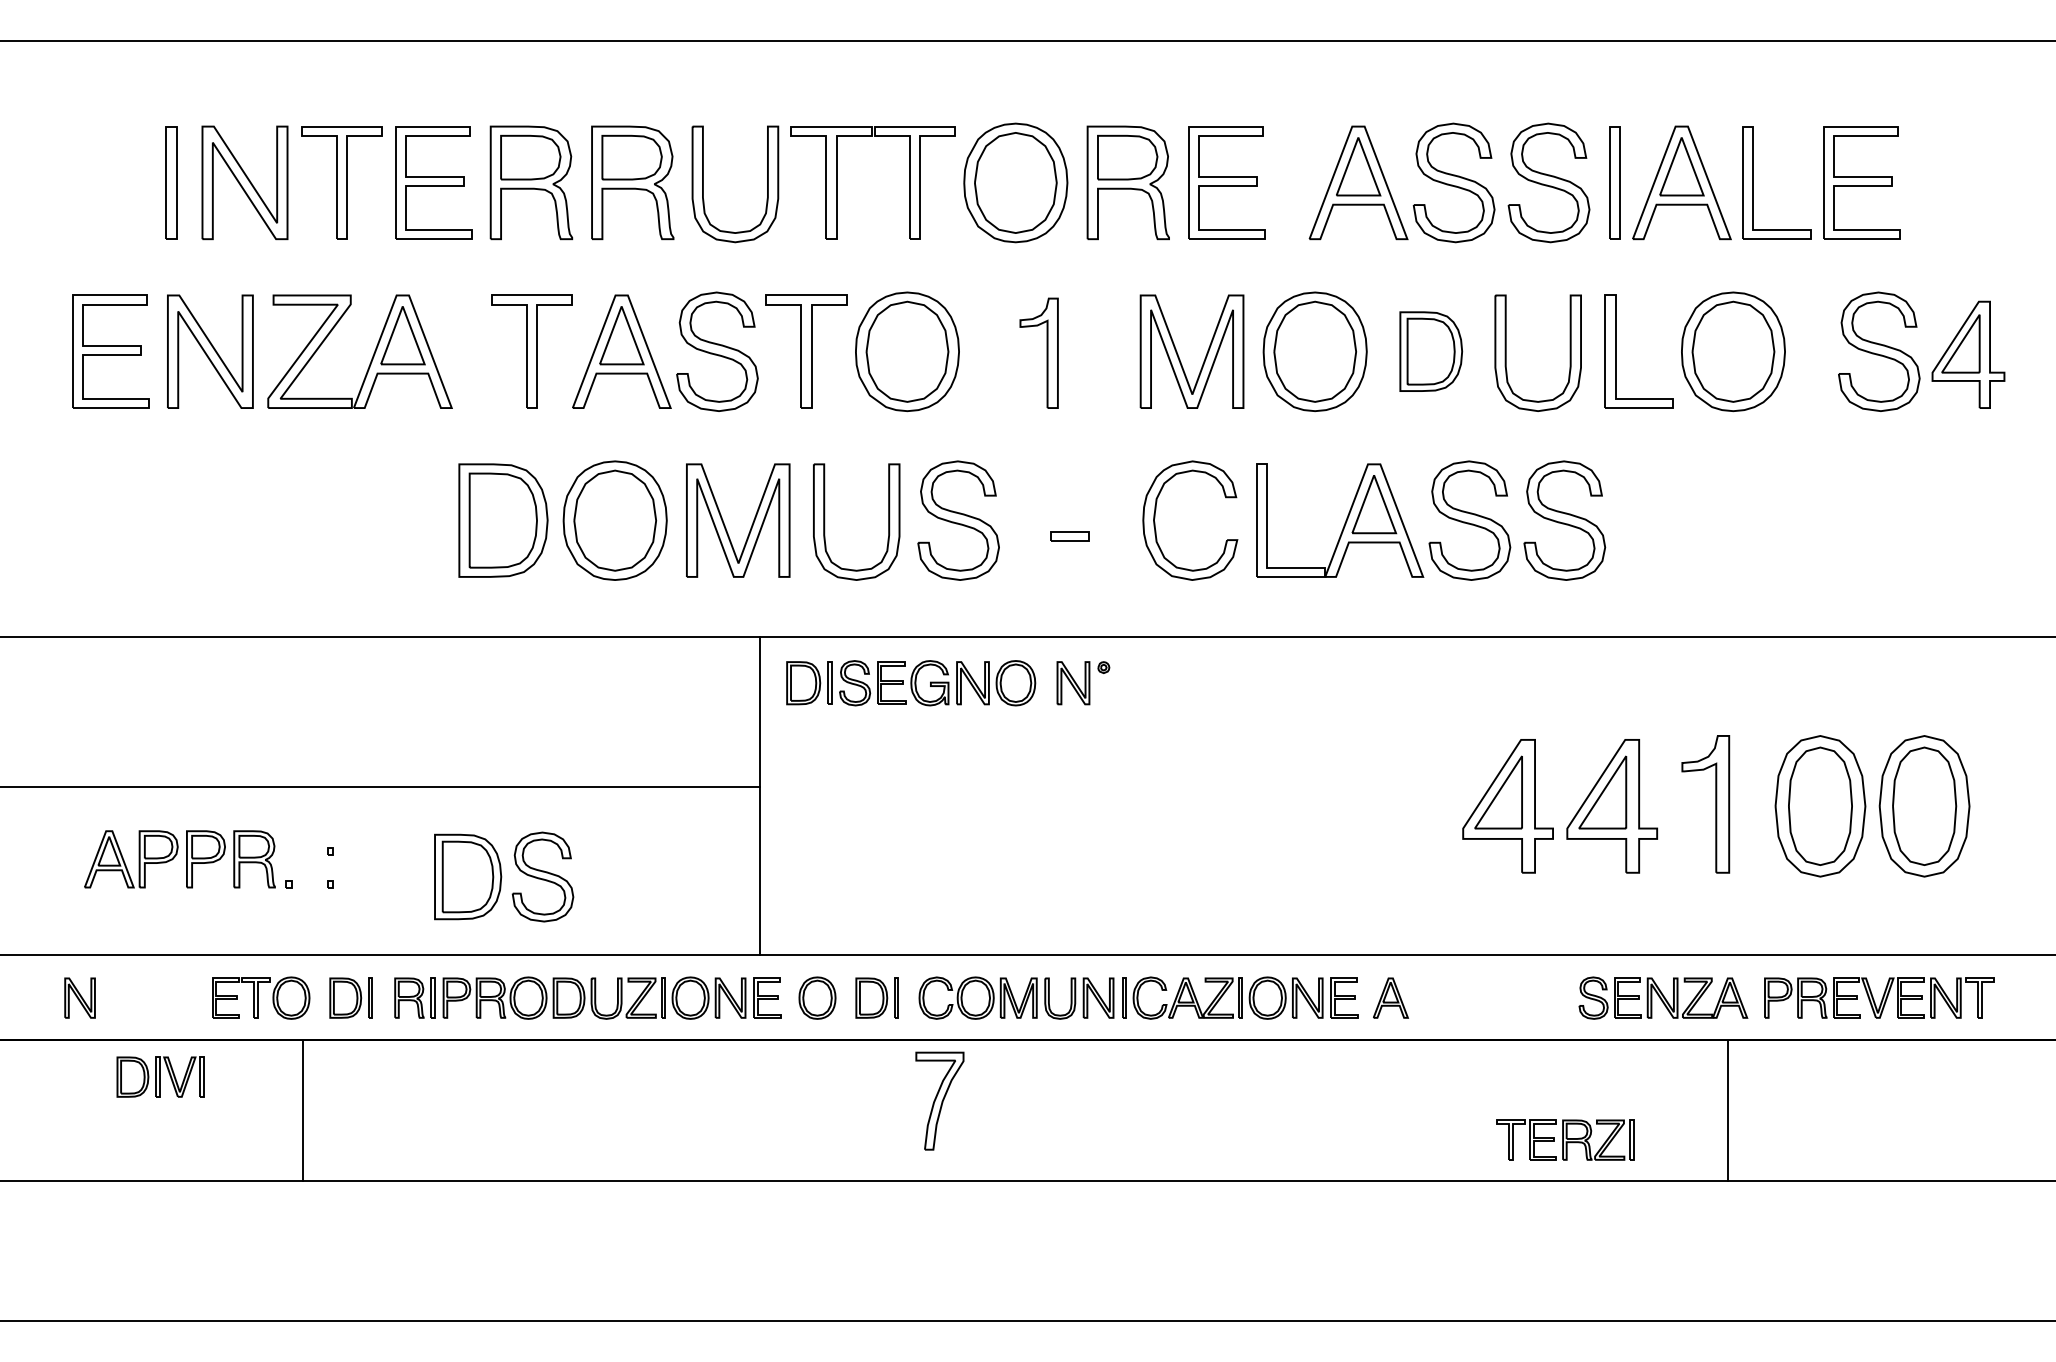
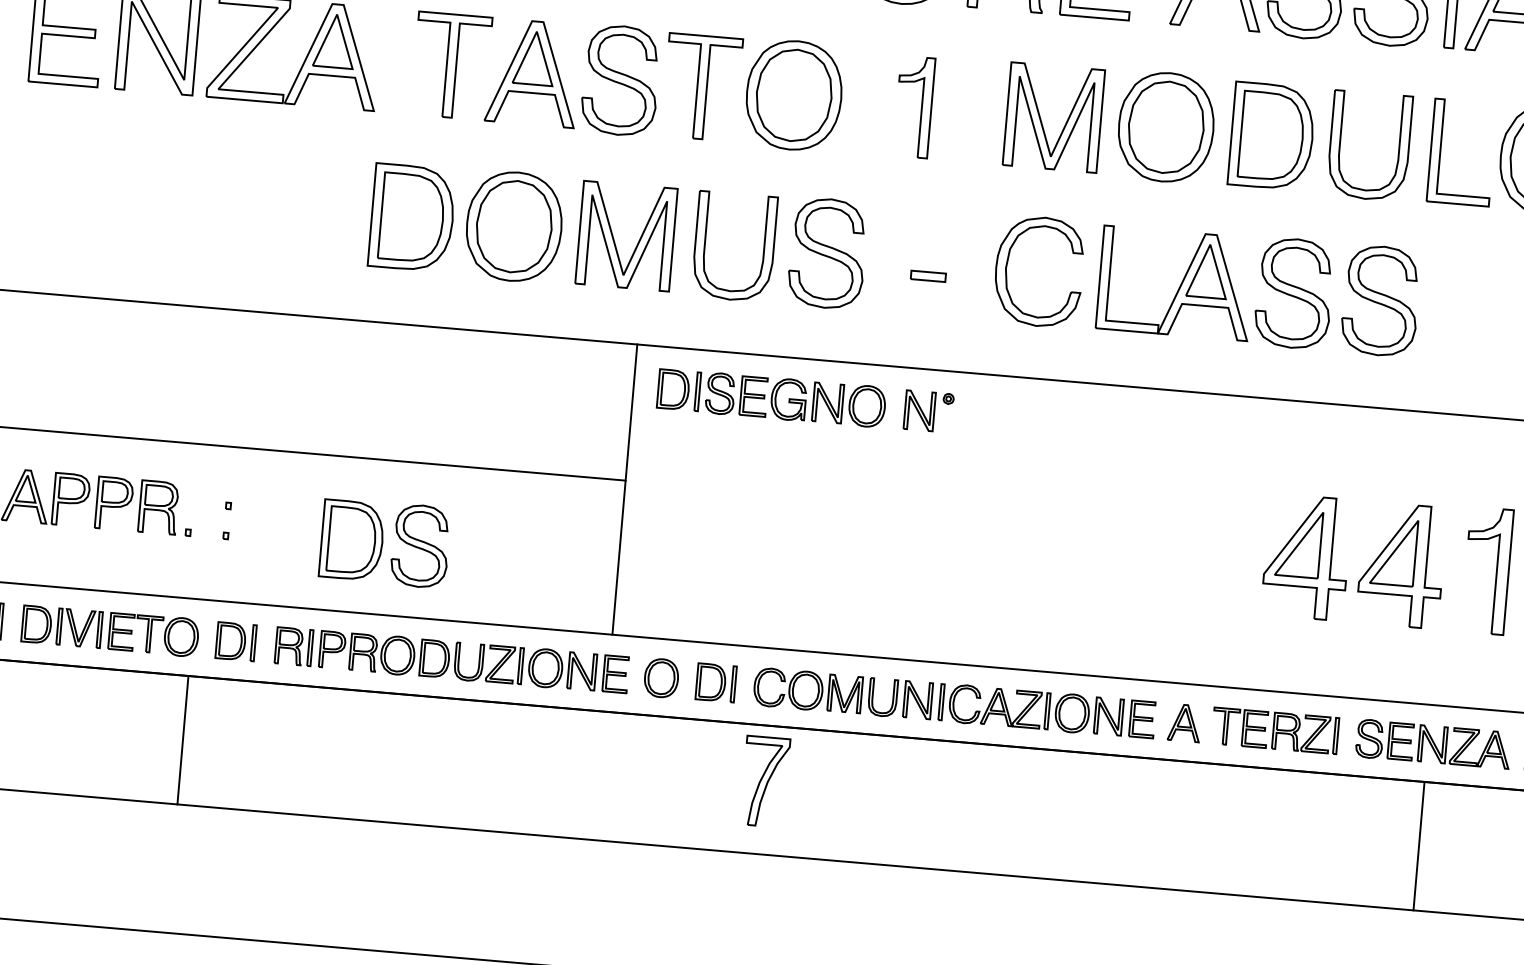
part: (1431, 351) -> (1272, 136), size x1.43
part: (160, 1076) -> (62, 626), moved
line: (1728, 1109) -> (1419, 845), moved
part: (1565, 1139) -> (1275, 730), moved

